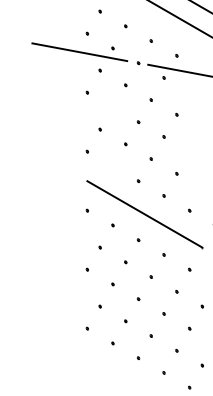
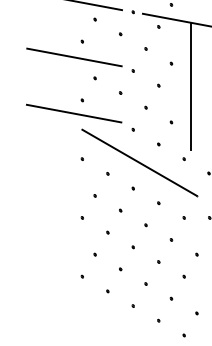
line: (79, 108) -> (74, 57), added
line: (196, 137) -> (191, 86), added
line: (78, 164) -> (73, 113), added

